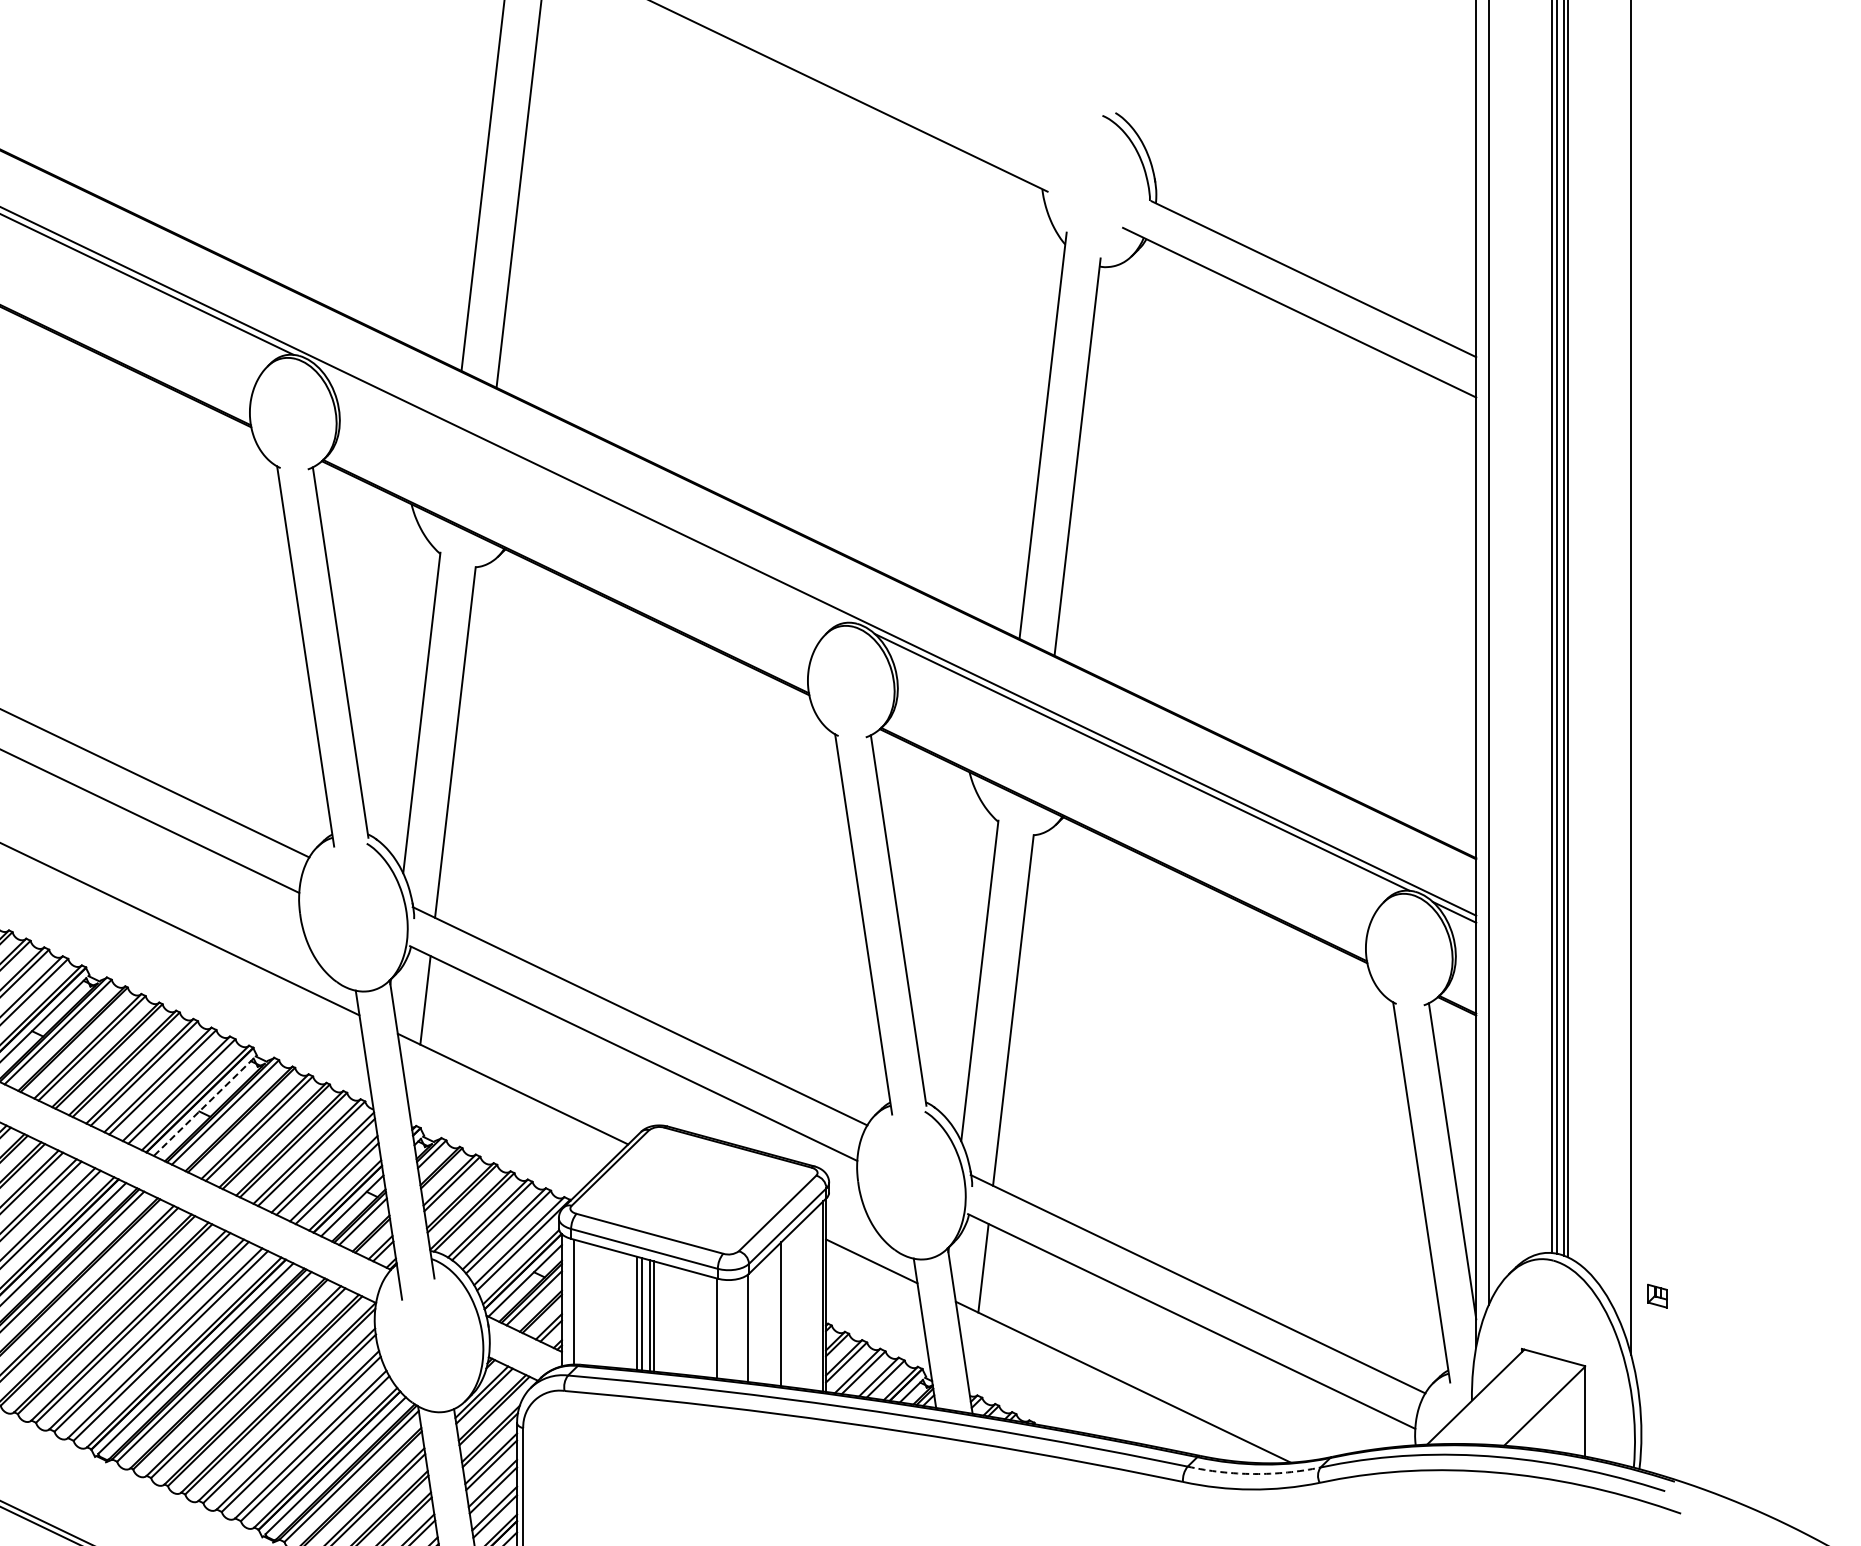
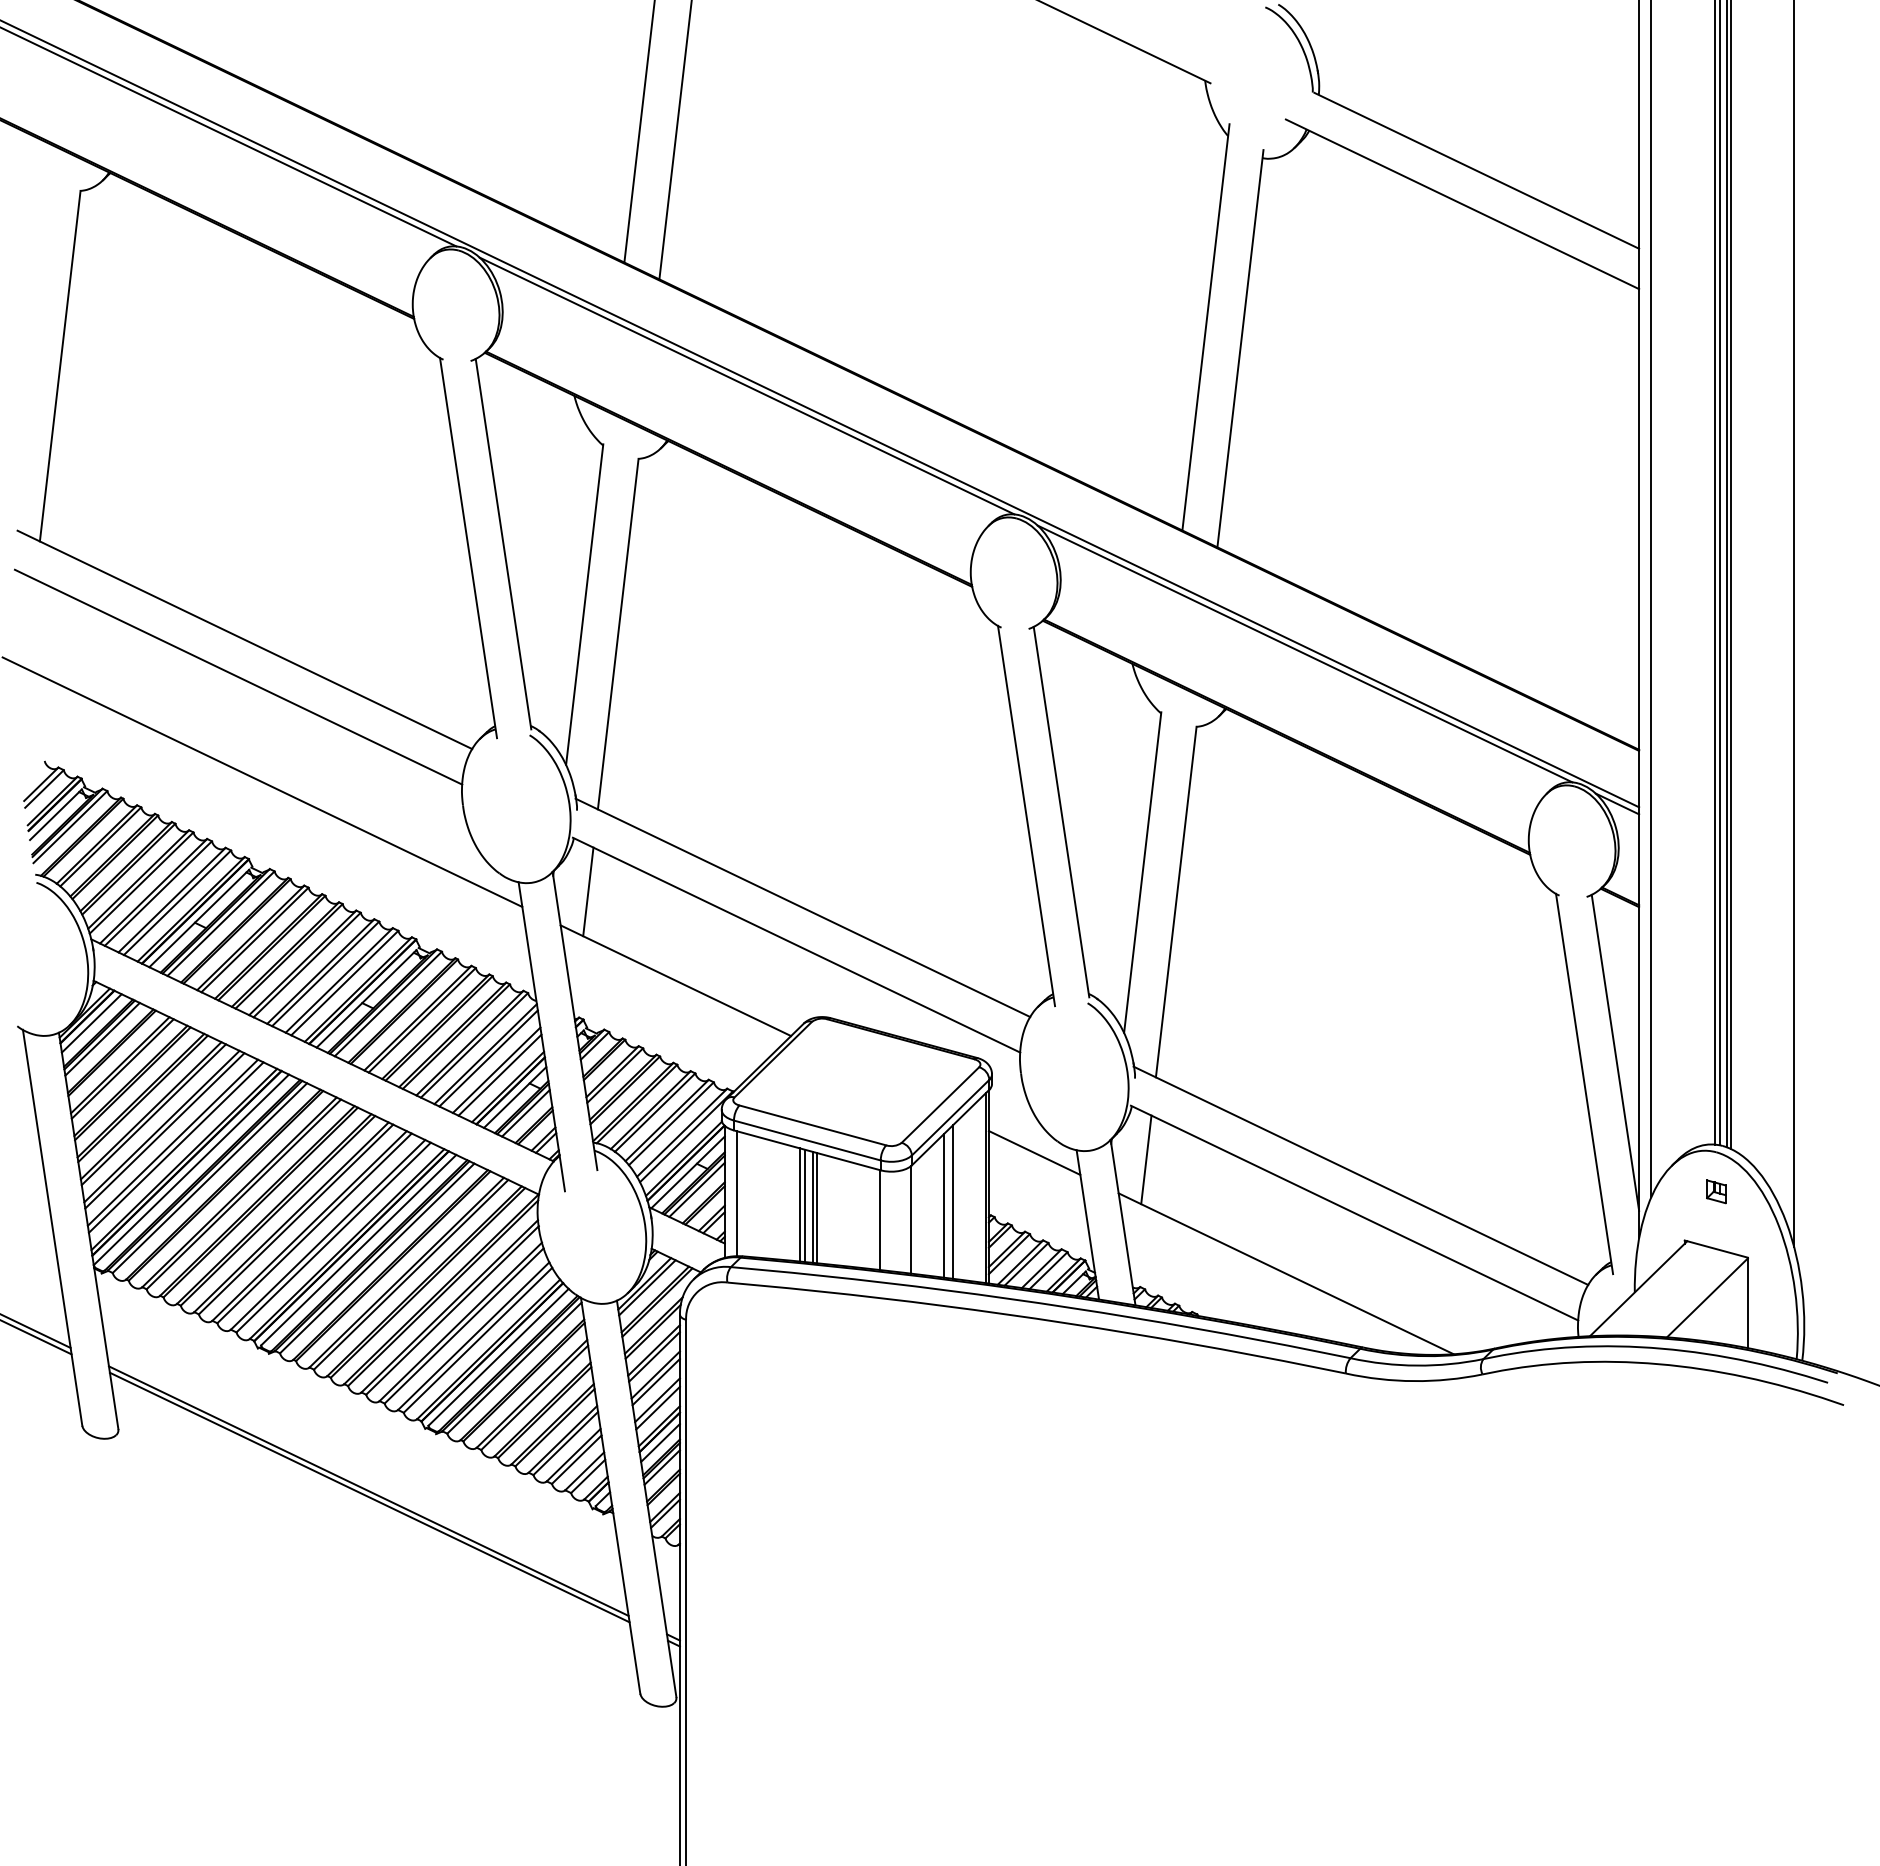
line: (583, 493) -> (746, 385), added
line: (203, 1106) -> (366, 998), dashed -> solid
part: (1657, 1295) -> (1716, 1191), moved
line: (789, 1309) -> (952, 1201), added
arc: (1253, 1473) -> (1416, 1365), dashed -> solid

